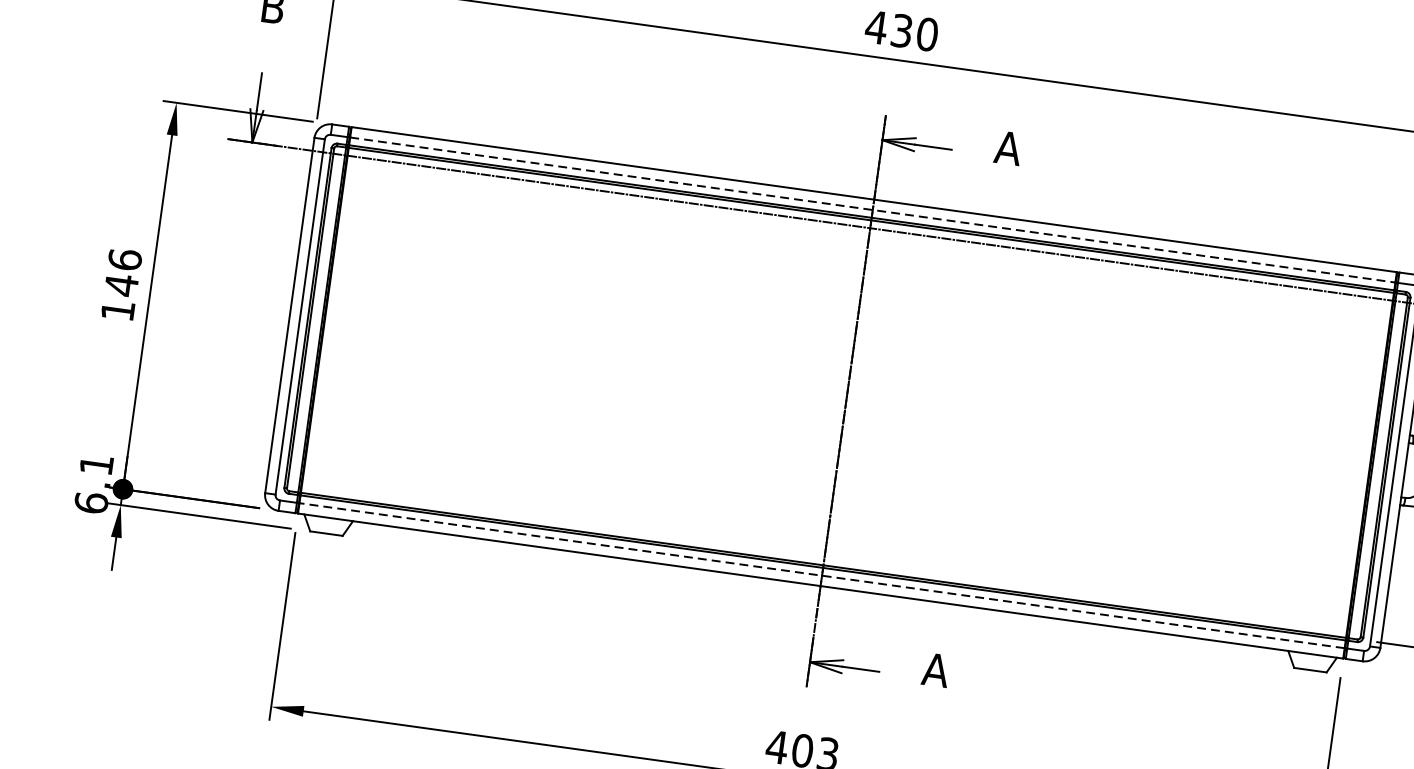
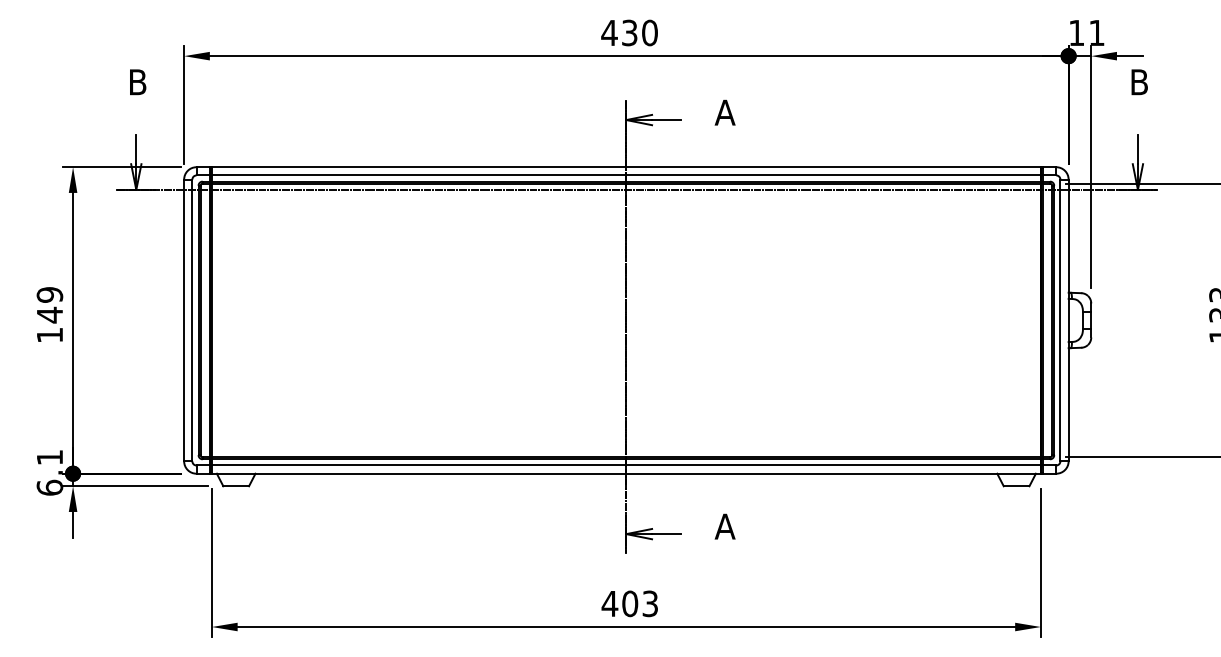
line: (872, 210) -> (626, 175), dashed -> solid
text: (124, 259) -> (49, 294), 146 -> 149
line: (820, 575) -> (625, 465), dashed -> solid

